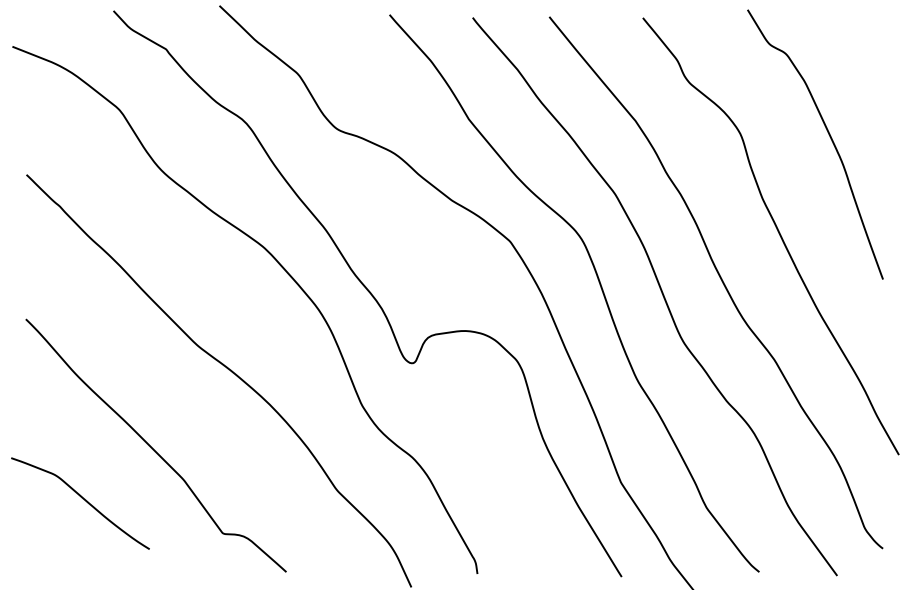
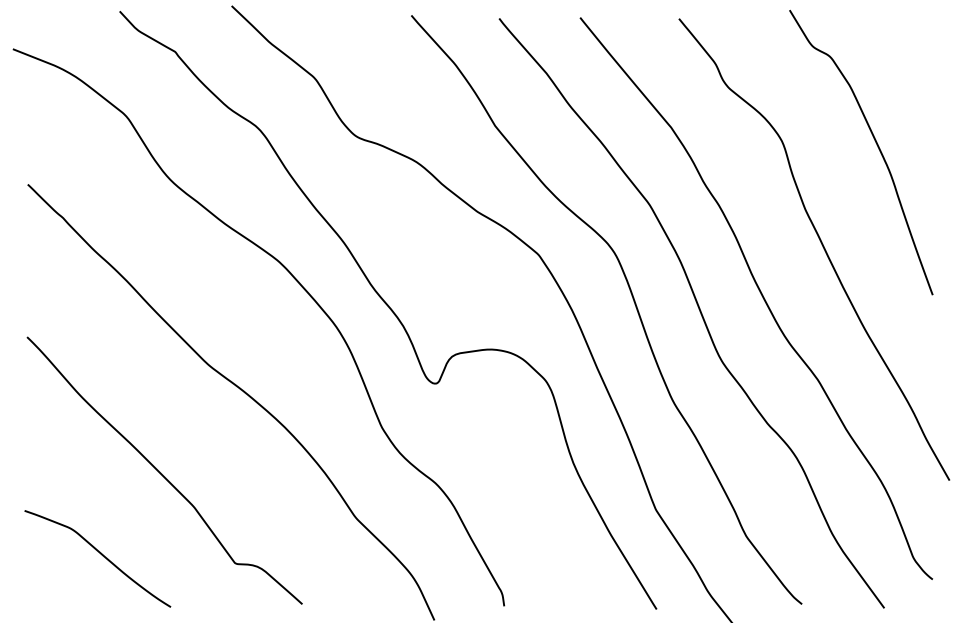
curve: (83, 499) -> (100, 554), moved

